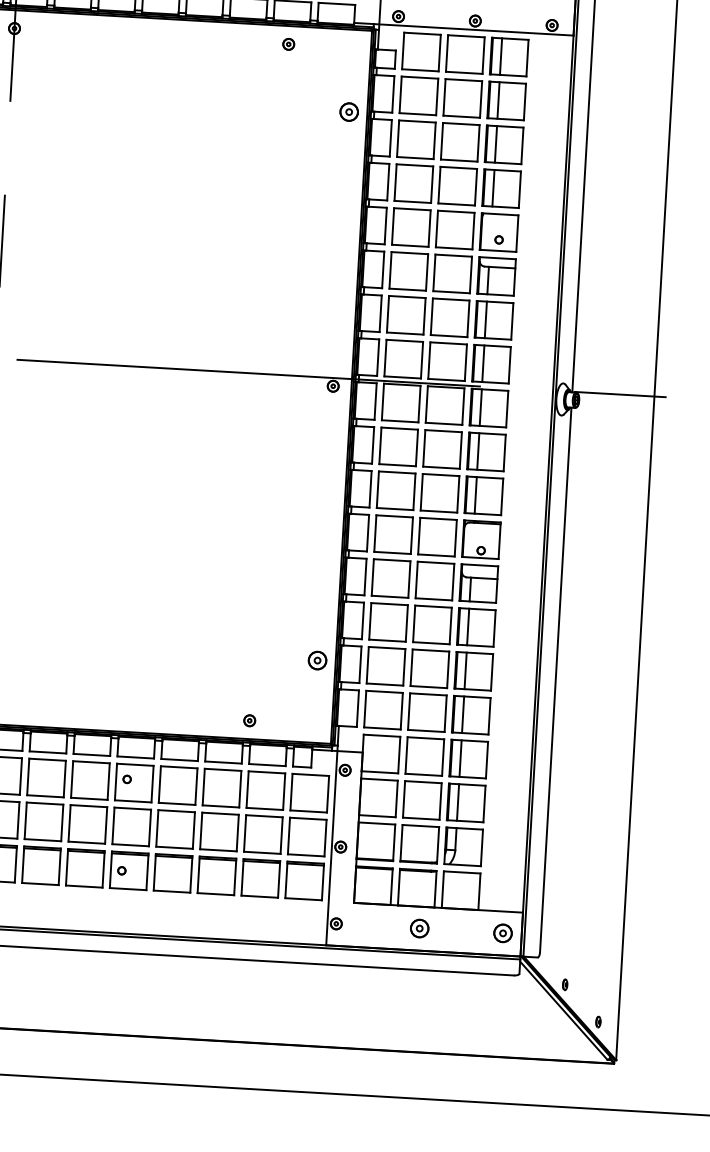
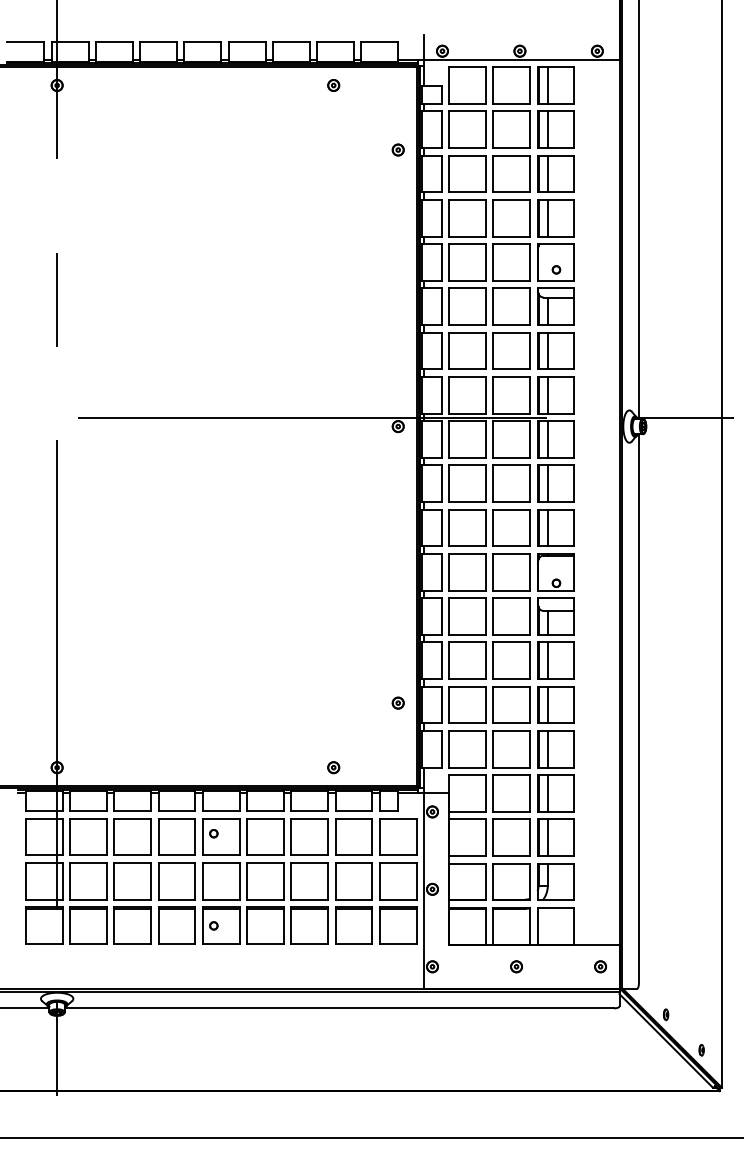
part: (348, 111) -> (397, 149), size x0.62
part: (316, 659) -> (397, 702), size x0.62
part: (419, 928) -> (516, 966), size x0.62
part: (502, 933) -> (600, 966), size x0.62

